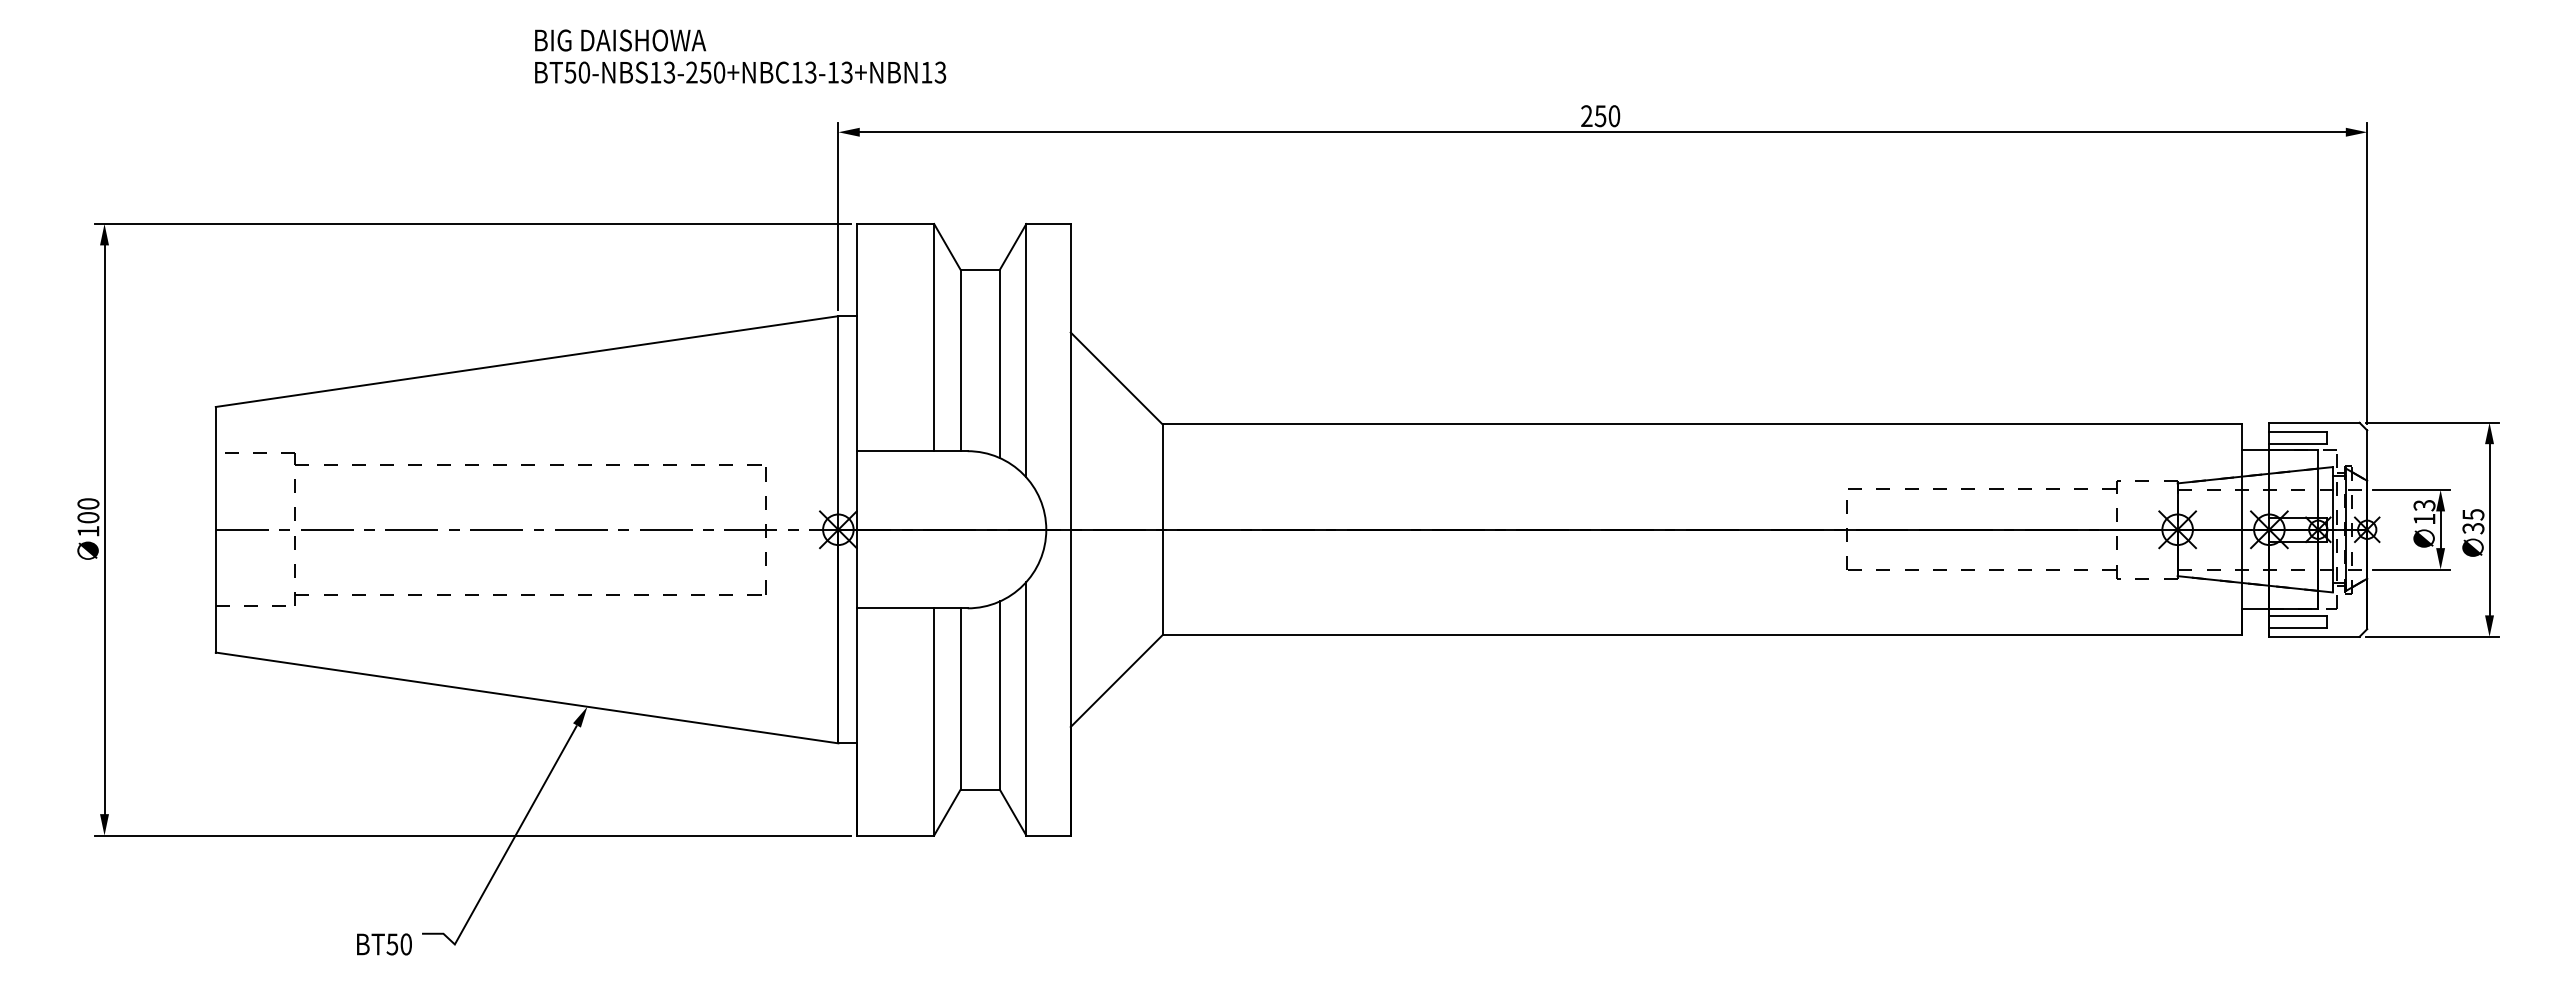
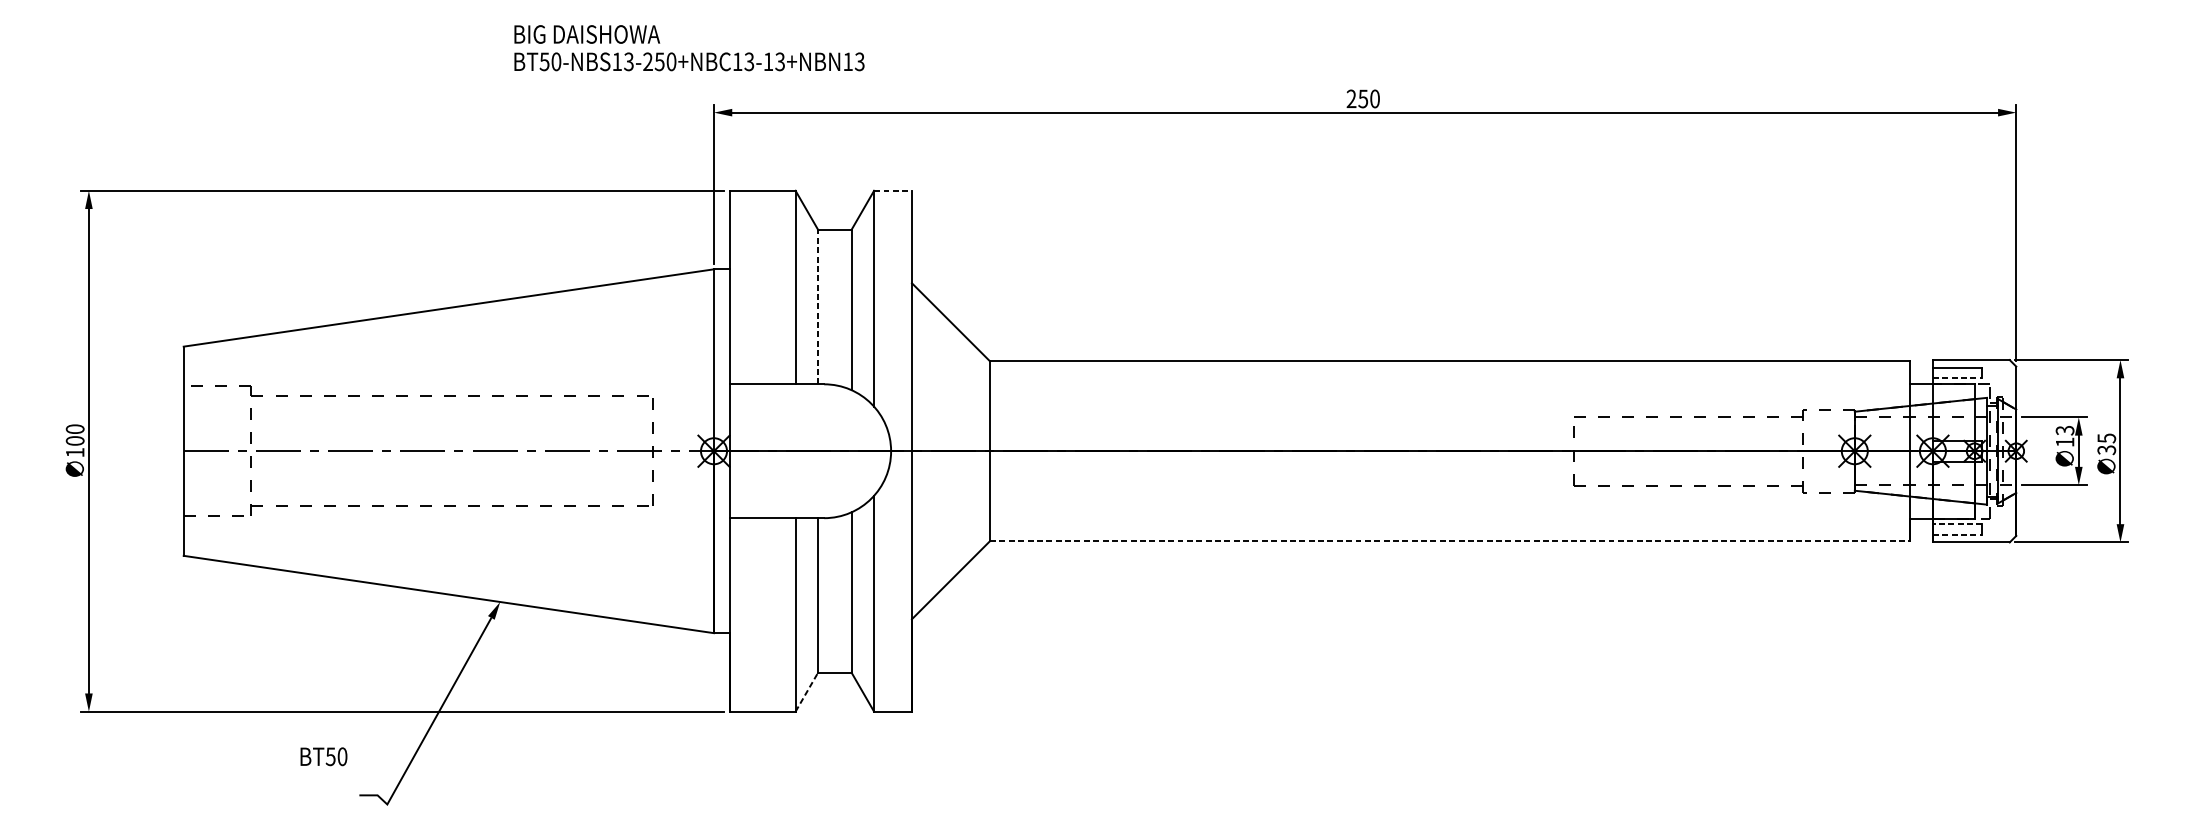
text: (740, 56) -> (689, 48), moved
line: (1049, 224) -> (893, 191), solid -> dashed
line: (960, 360) -> (818, 307), solid -> dashed
line: (2298, 443) -> (1957, 377), solid -> dashed
line: (2297, 615) -> (1956, 524), solid -> dashed
line: (2298, 627) -> (1957, 534), solid -> dashed
line: (1702, 635) -> (1450, 541), solid -> dashed
line: (947, 812) -> (806, 692), solid -> dashed
text: (384, 944) -> (323, 756), moved

